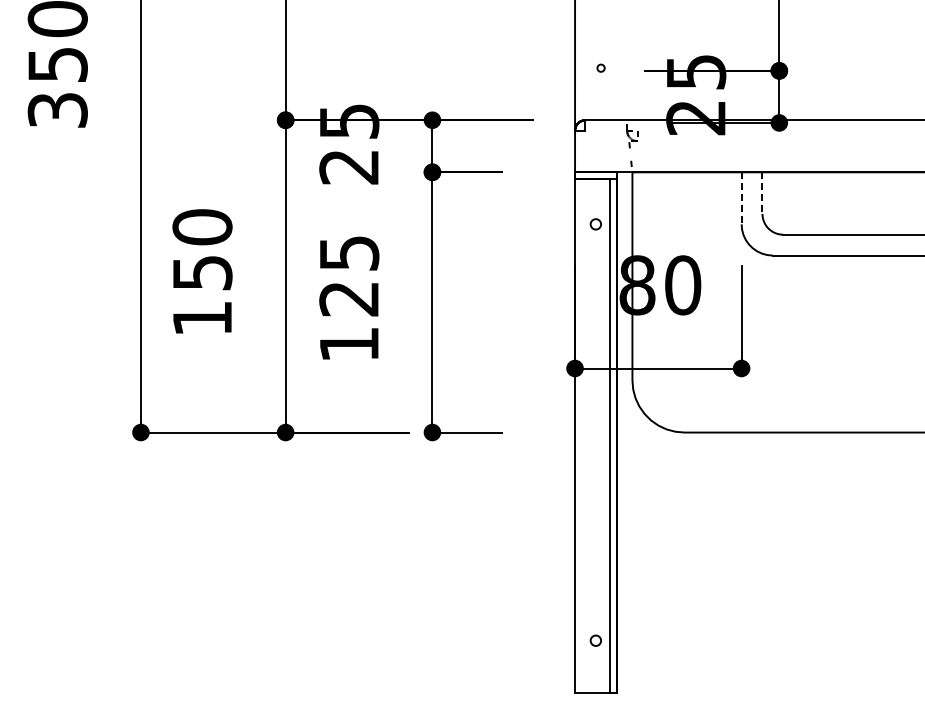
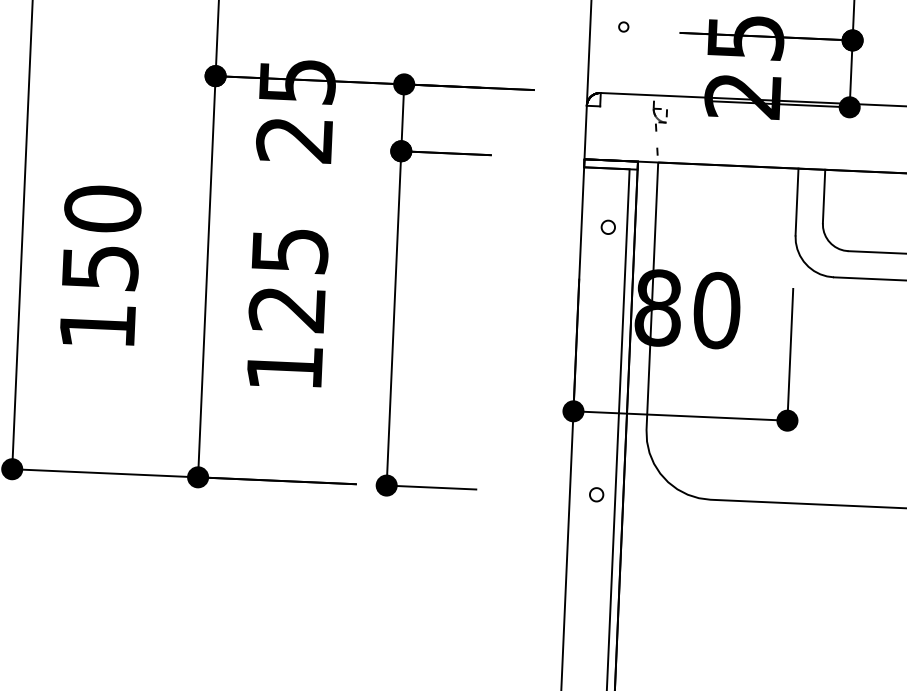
line: (762, 193) -> (824, 197), dashed -> solid
line: (741, 198) -> (796, 202), dashed -> solid
part: (595, 432) -> (596, 494), added

